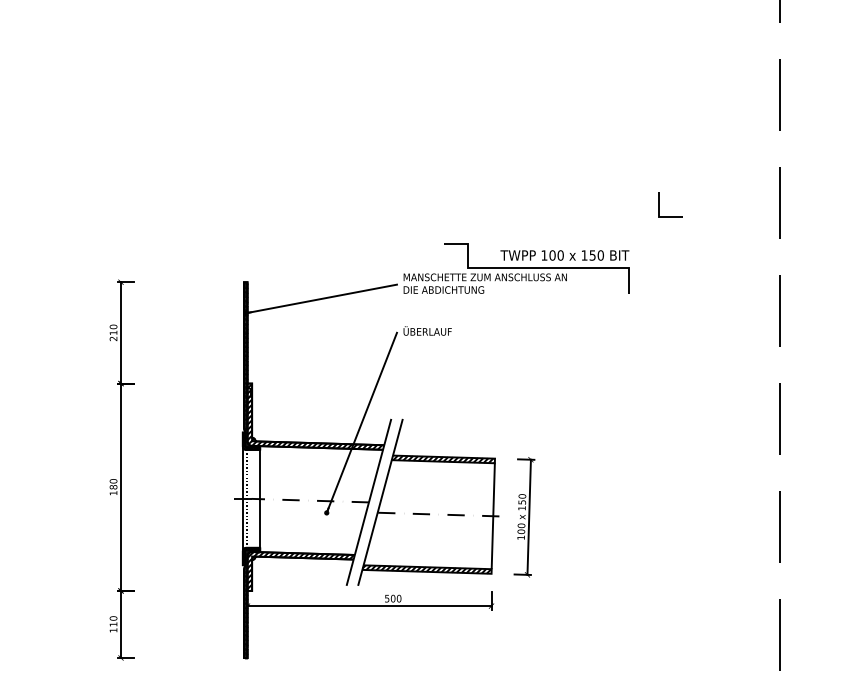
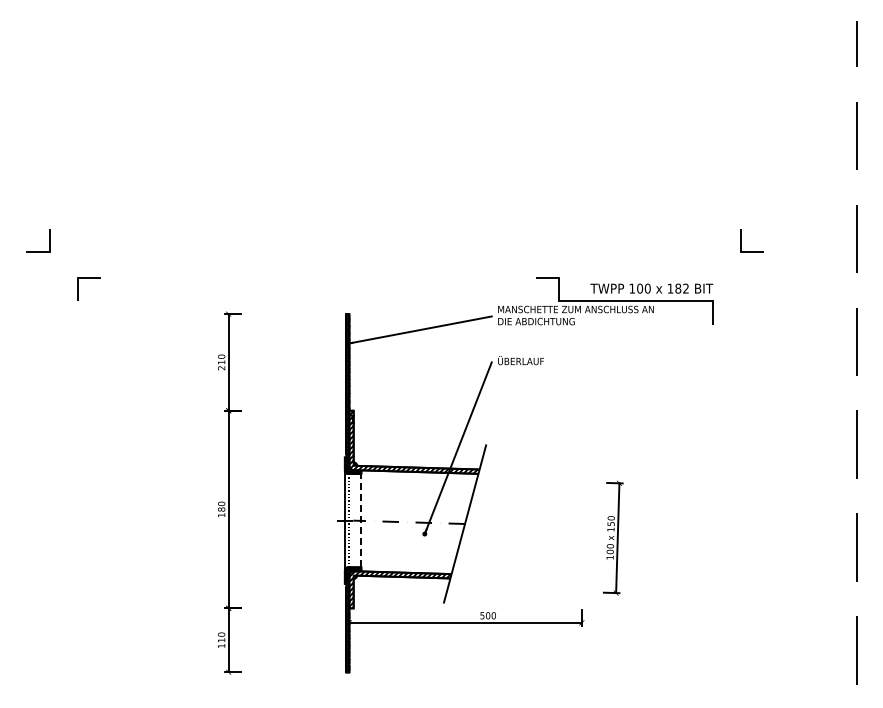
text: (597, 255) -> (682, 288), 150 -> 182
line: (260, 498) -> (361, 520), solid -> dashed
part: (428, 501) -> (521, 523), removed

